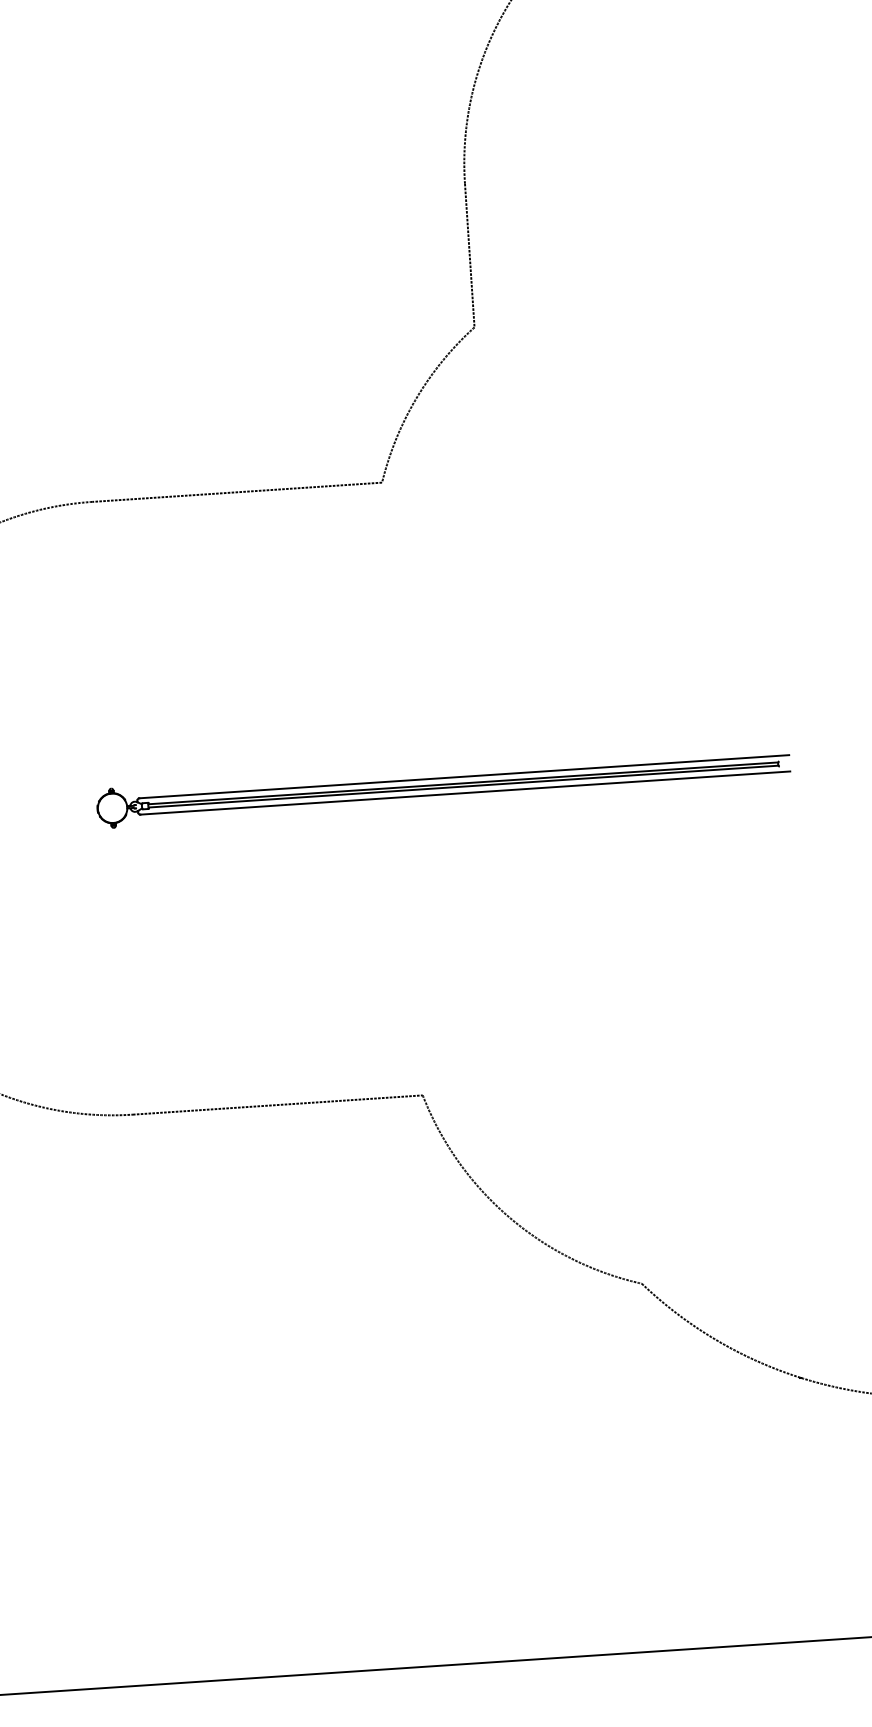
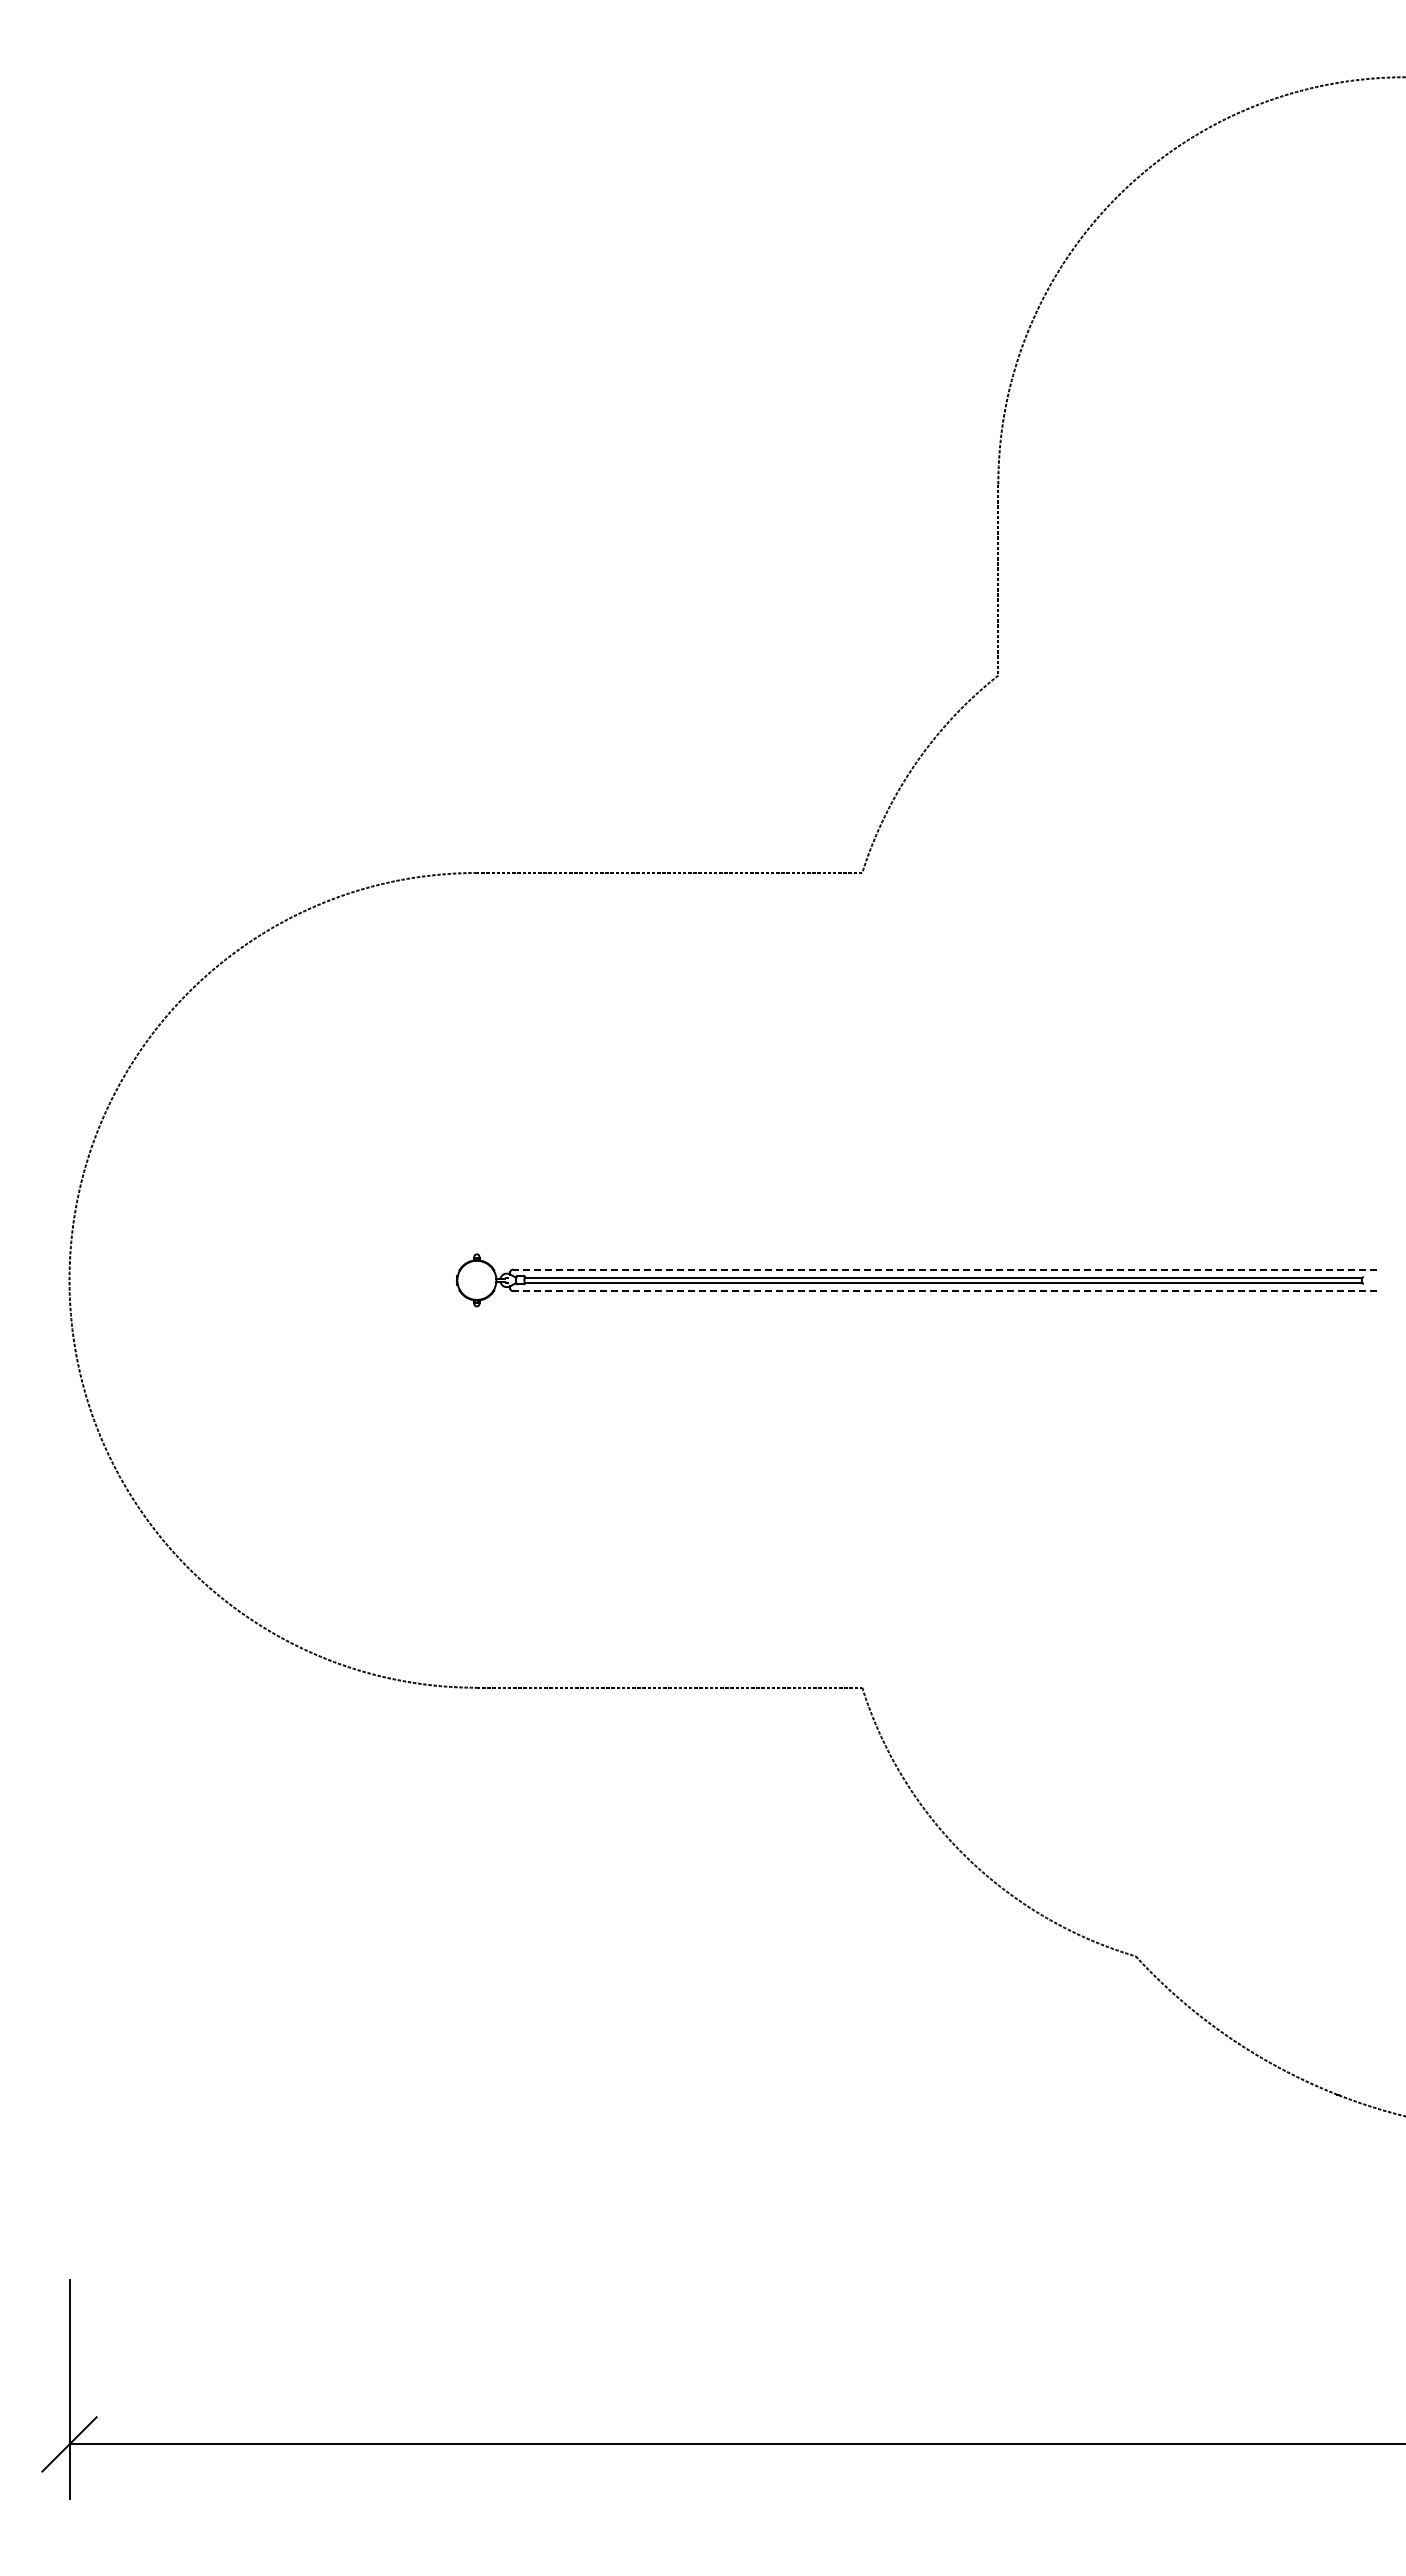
line: (463, 776) -> (944, 1269), solid -> dashed
line: (464, 793) -> (944, 1291), solid -> dashed

